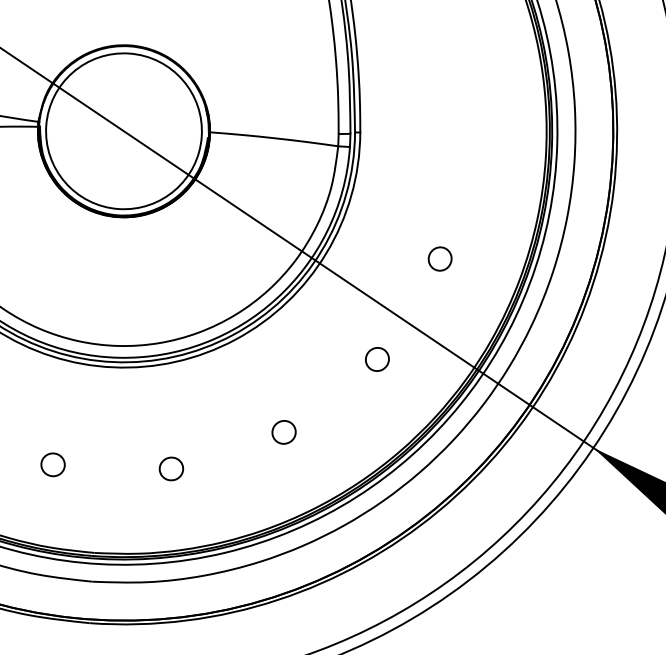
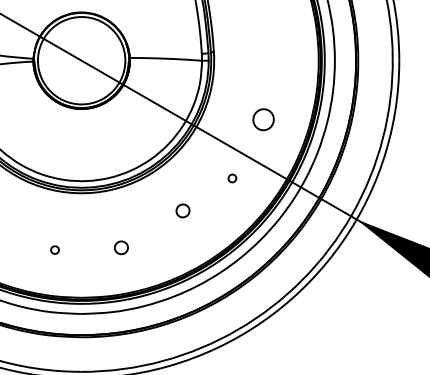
part: (440, 258) -> (263, 119), size x1.6
part: (377, 359) -> (232, 178), size x0.6
part: (283, 431) -> (182, 210), moved
part: (52, 463) -> (54, 249), size x0.6

